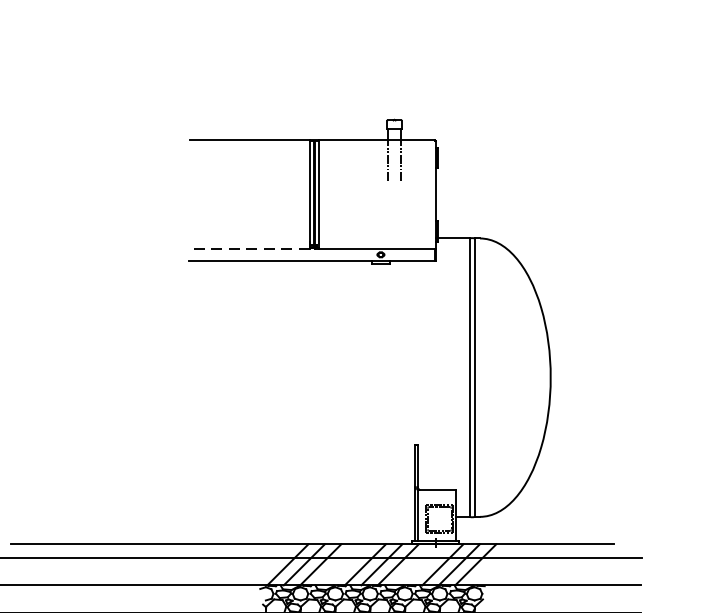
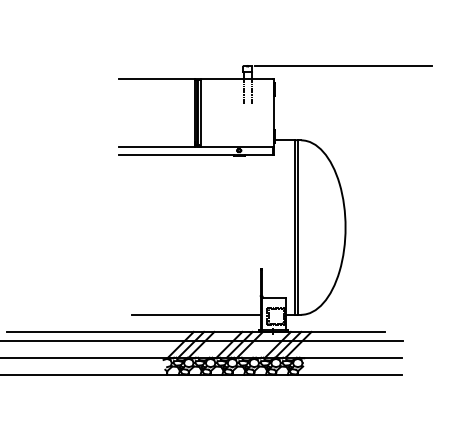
line: (547, 120) -> (343, 66), added
line: (248, 248) -> (156, 146), dashed -> solid
line: (311, 516) -> (195, 314), added

